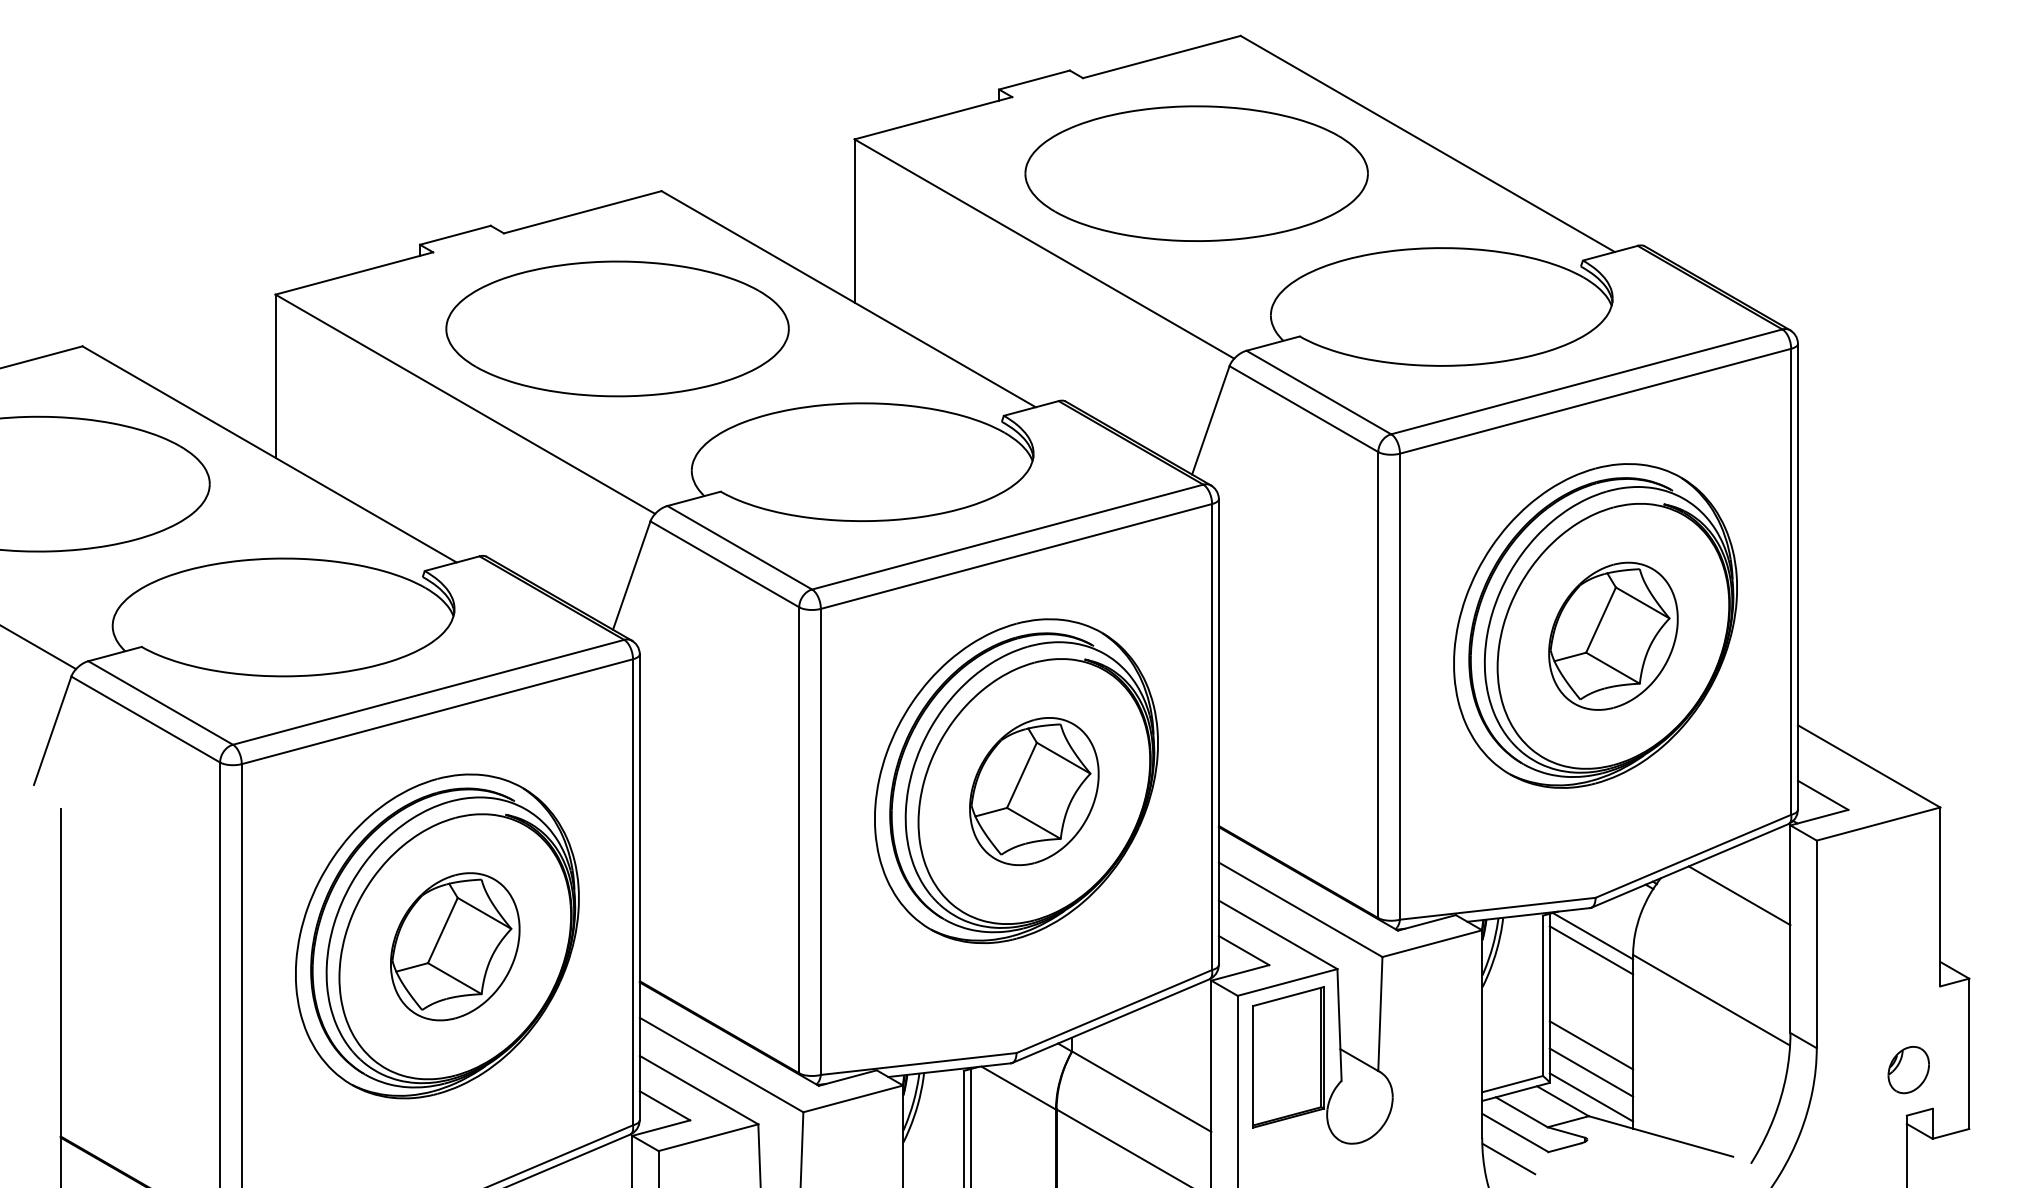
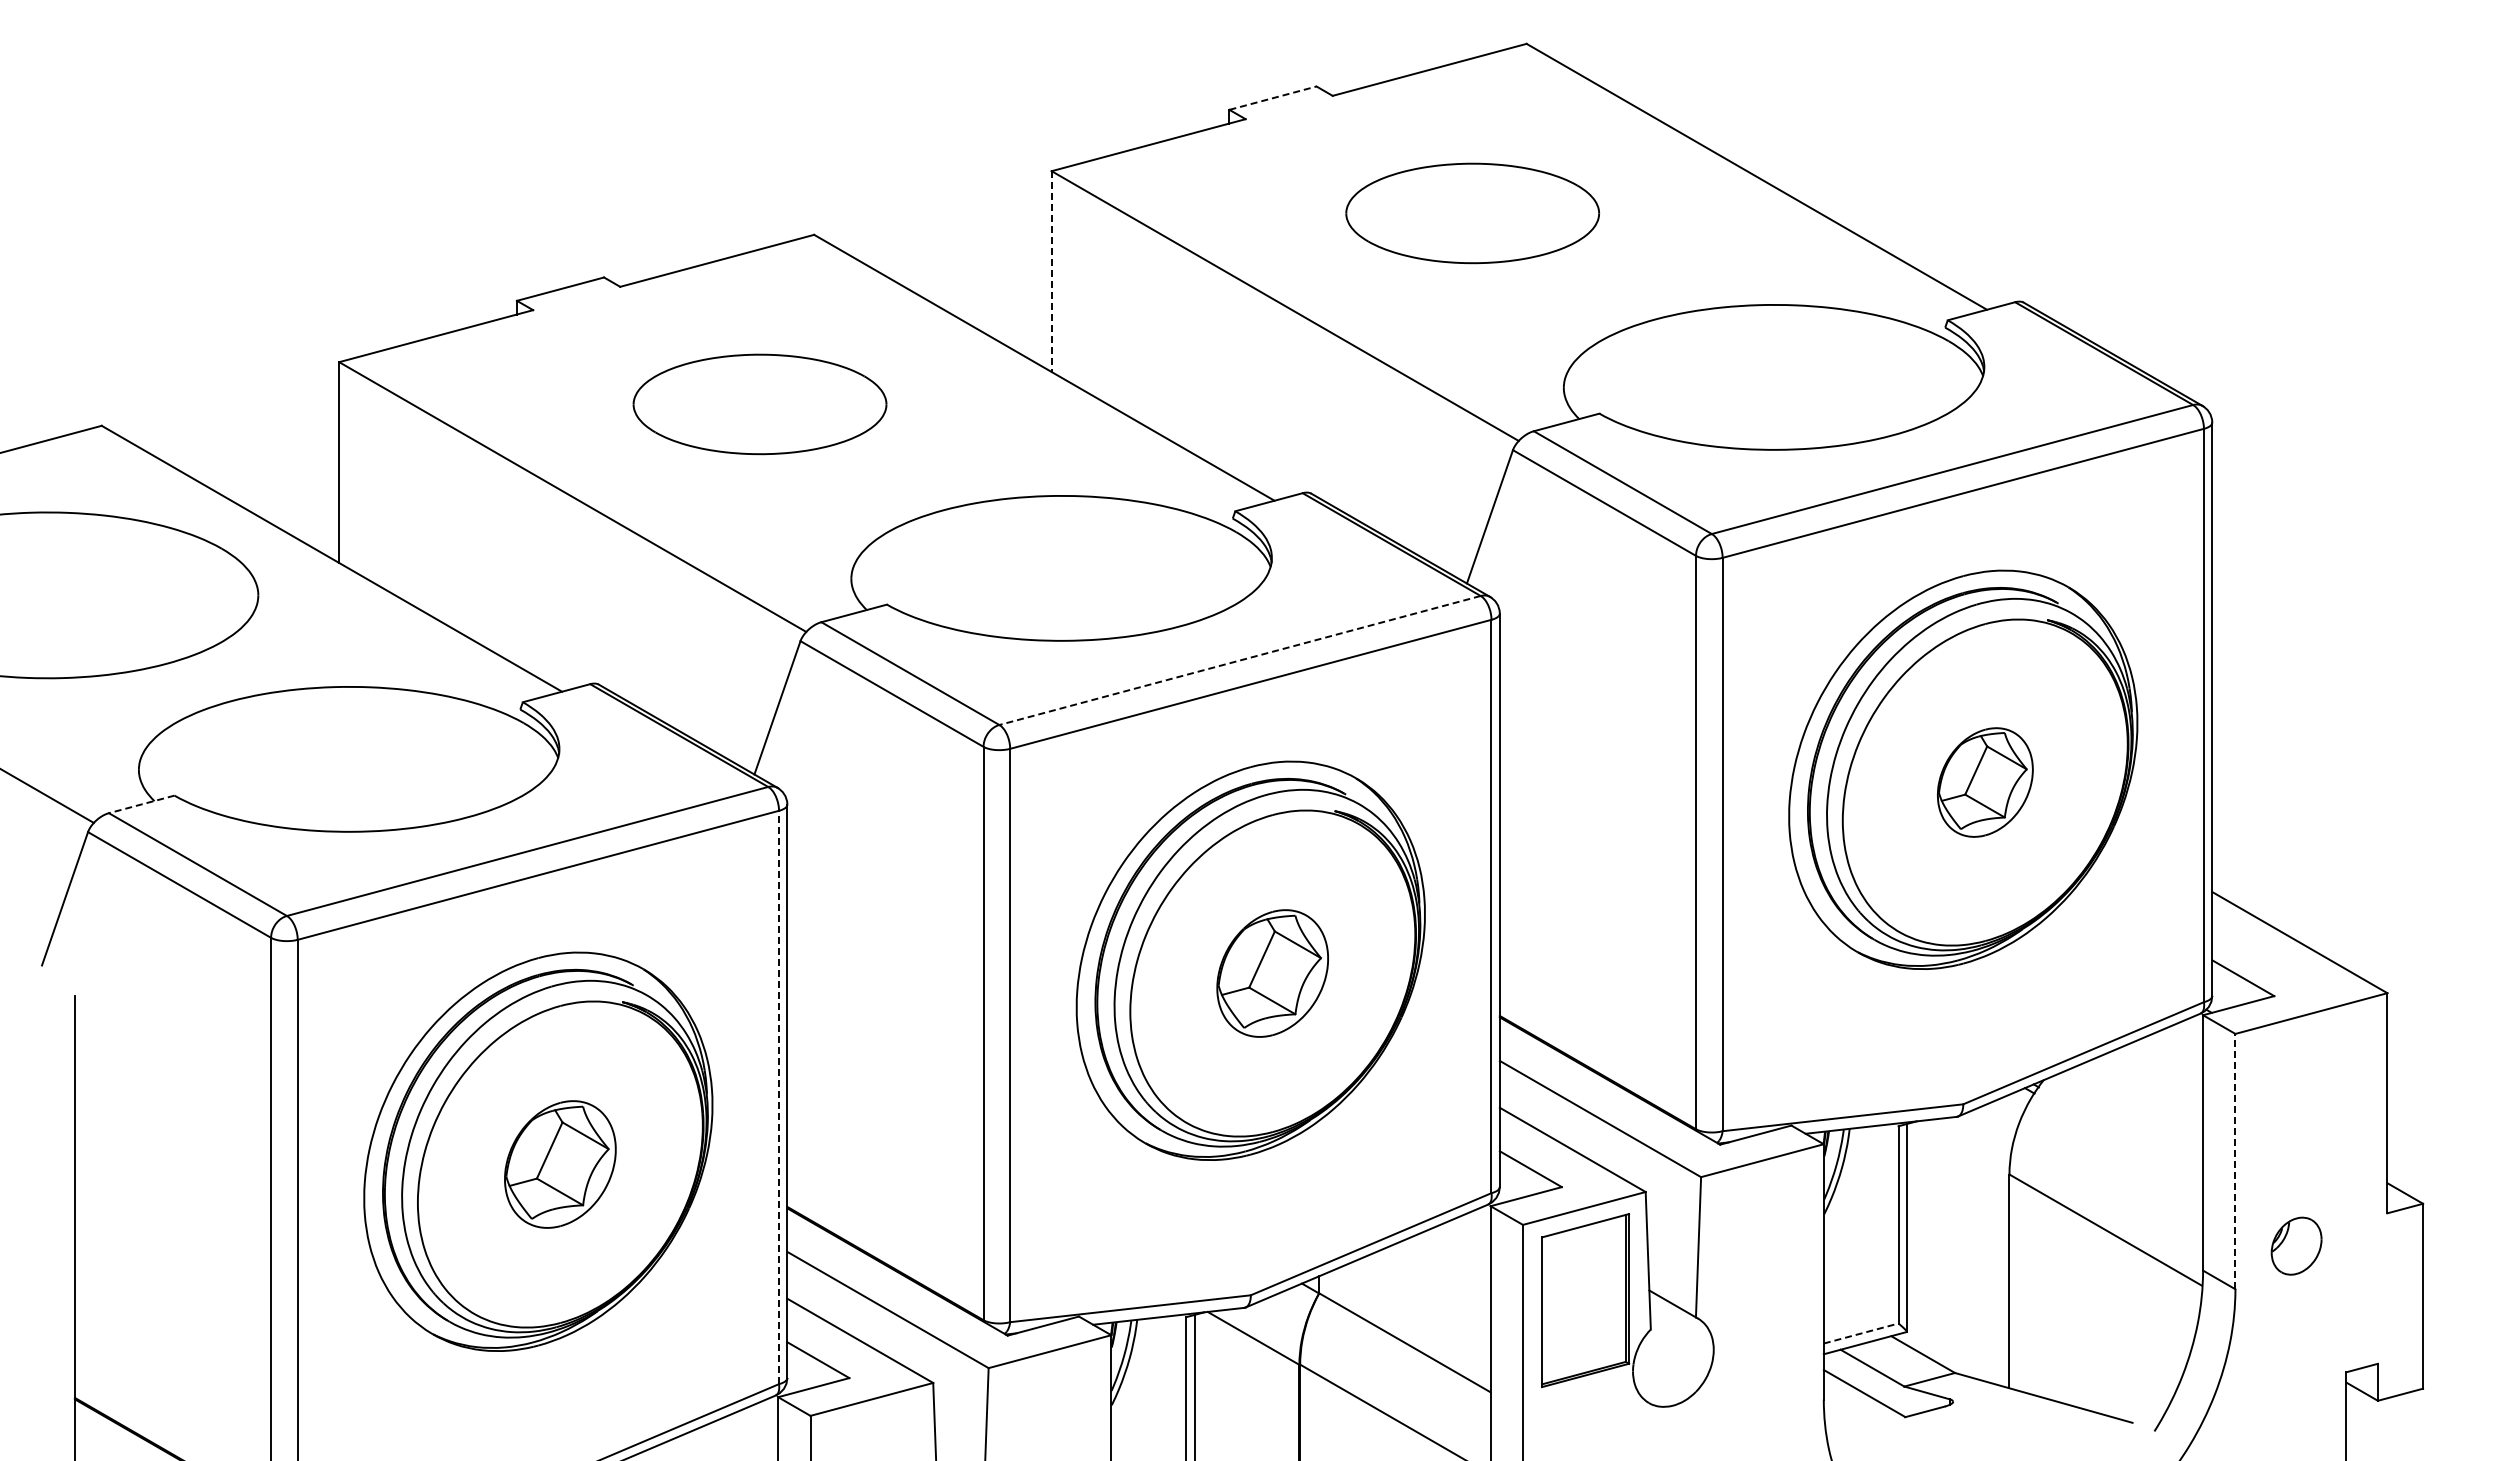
line: (1034, 80) -> (1273, 98), solid -> dashed
part: (1196, 173) -> (1472, 213), size x0.6
line: (854, 221) -> (1051, 272), solid -> dashed
part: (617, 329) -> (759, 404), size x0.6
line: (1007, 537) -> (1239, 660), solid -> dashed
part: (1613, 636) -> (1985, 782), size x0.6
line: (114, 654) -> (141, 804), solid -> dashed
part: (1034, 791) -> (1272, 973), size x0.7
line: (633, 892) -> (779, 1097), solid -> dashed
line: (1739, 895) -> (2140, 1101), removed
line: (1592, 936) -> (1959, 1151), removed
line: (1816, 944) -> (2235, 1161), solid -> dashed
part: (455, 946) -> (560, 1164), size x0.7
line: (1590, 950) -> (1957, 1168), removed
line: (1590, 1045) -> (1957, 1285), removed
part: (1908, 1069) -> (2296, 1245), moved
line: (1590, 1071) -> (1957, 1318), removed
line: (1512, 1084) -> (1861, 1333), solid -> dashed
line: (1590, 1097) -> (1957, 1349), removed
line: (1508, 1158) -> (1856, 1425), removed

